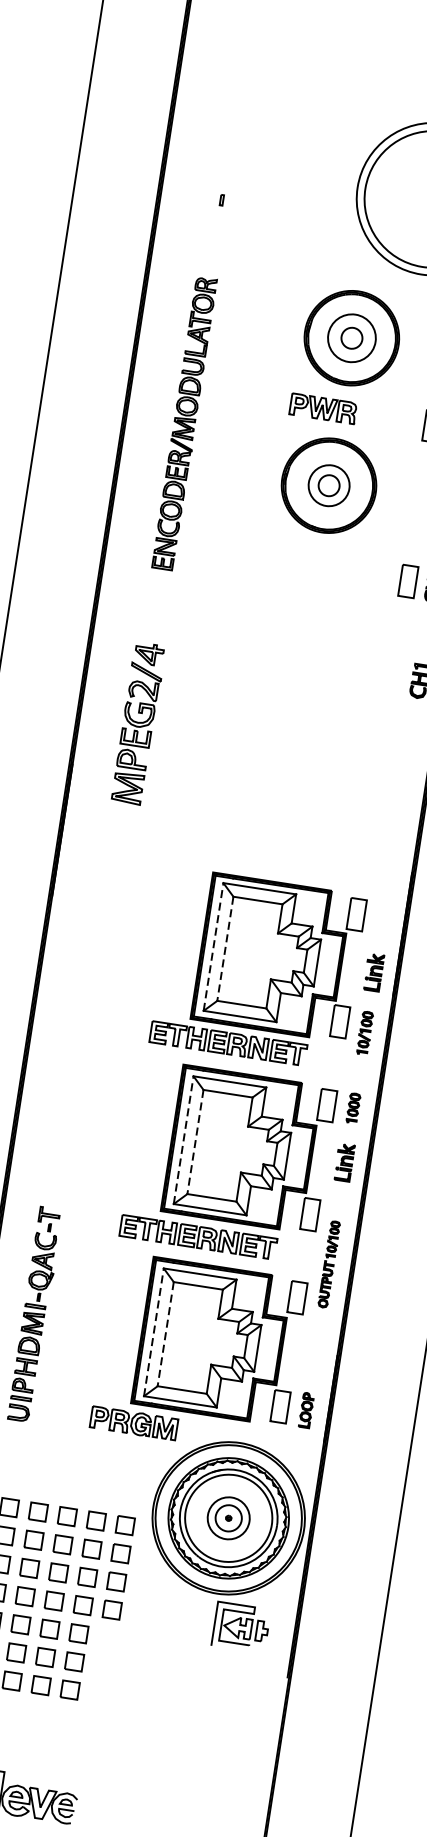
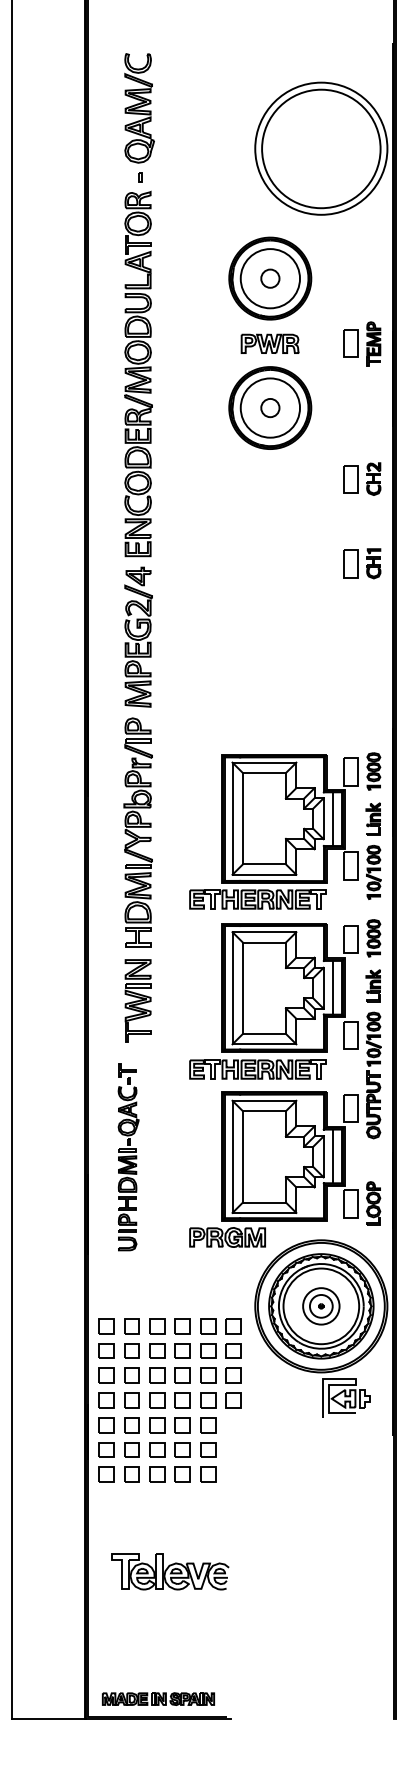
part: (232, 121) -> (139, 108), added
circle: (352, 338) -> (270, 278), size x1.43
part: (322, 408) -> (269, 343), moved
part: (184, 423) -> (138, 373), size x1.43
circle: (329, 485) -> (270, 407), size x1.67
part: (393, 676) -> (350, 563), added
part: (382, 918) -> (373, 771), added
part: (102, 945) -> (137, 832), added
line: (213, 946) -> (232, 818), dashed -> solid
line: (224, 948) -> (242, 818), dashed -> solid
line: (327, 965) -> (332, 819), added
part: (364, 1033) -> (373, 872), size x1.43
part: (353, 1108) -> (373, 938), size x1.43
part: (73, 1137) -> (137, 1000), added
line: (183, 1139) -> (232, 987), dashed -> solid
line: (194, 1142) -> (242, 988), dashed -> solid
line: (297, 1156) -> (332, 987), added
part: (328, 1264) -> (373, 1075), size x1.67
line: (153, 1331) -> (232, 1156), dashed -> solid
line: (165, 1333) -> (242, 1156), dashed -> solid
line: (267, 1349) -> (332, 1156), added
part: (306, 1410) -> (373, 1203), size x1.43

